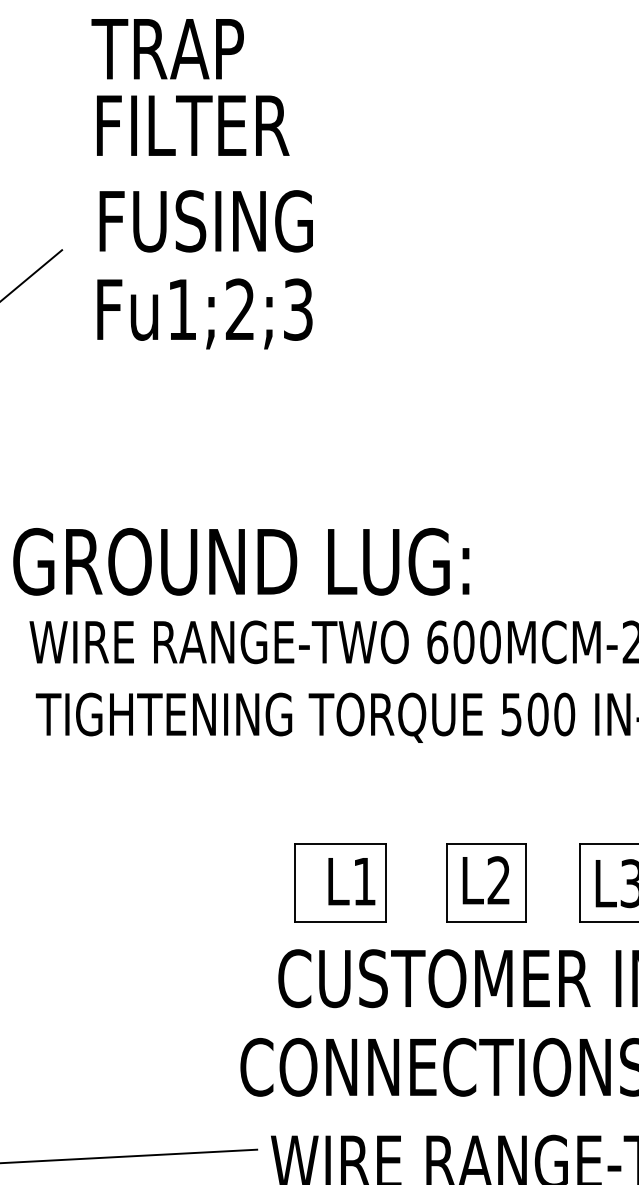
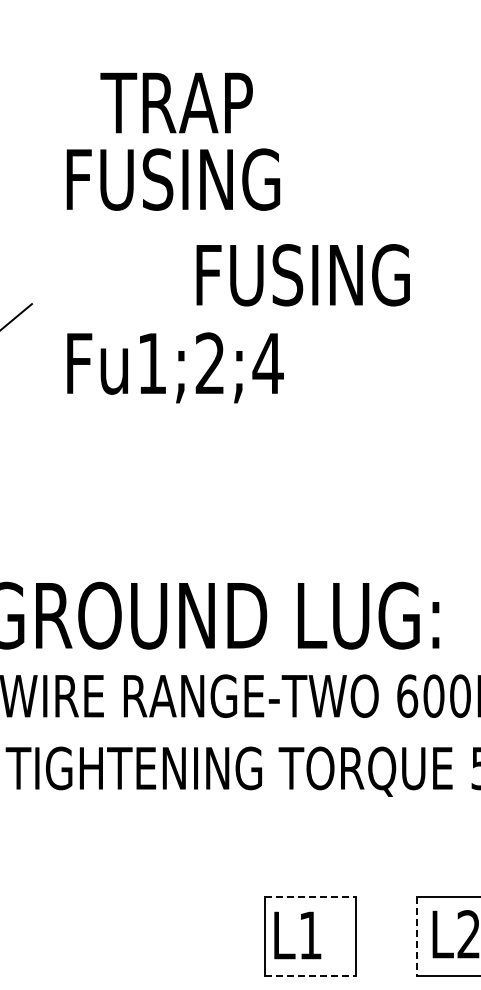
text: (167, 49) -> (176, 103), moved
text: (220, 125) -> (190, 179), FILTER -> FUSING
text: (205, 221) -> (302, 275), moved
text: (297, 309) -> (267, 363), Fu1;2;3 -> Fu1;2;4
line: (341, 843) -> (311, 897), solid -> dashed
text: (351, 881) -> (297, 935), moved
line: (447, 883) -> (417, 937), solid -> dashed
line: (341, 922) -> (311, 976), solid -> dashed

